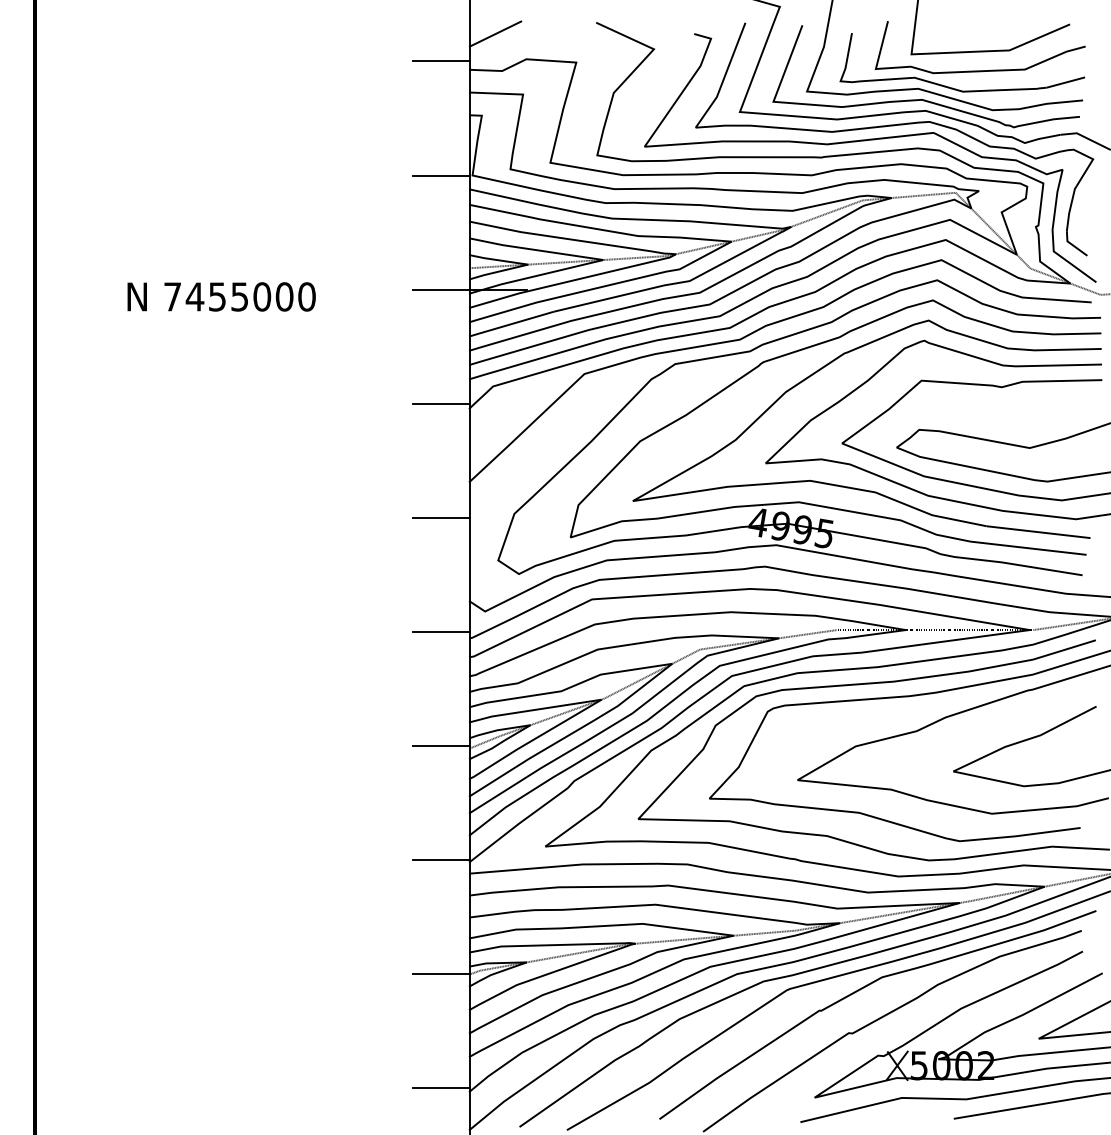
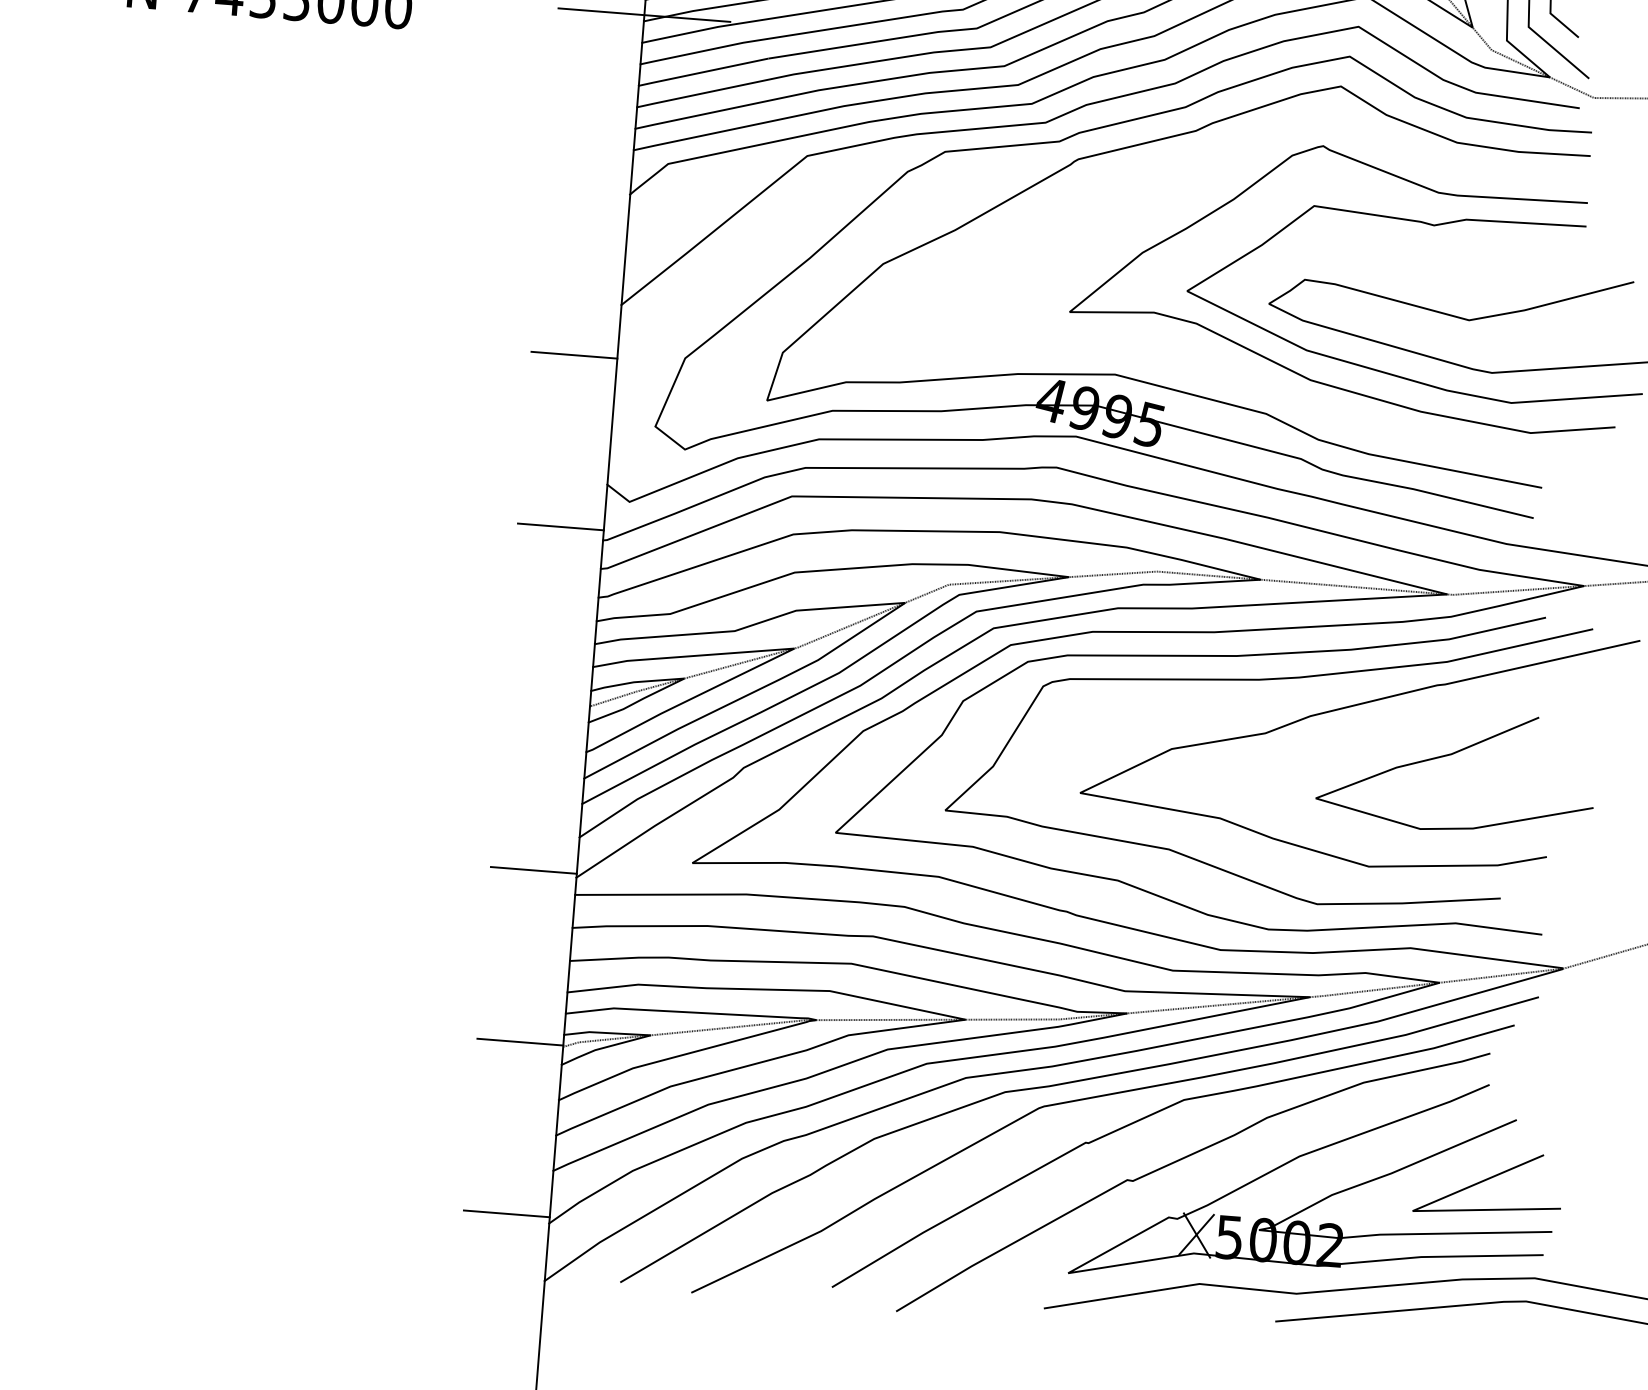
line: (440, 403) -> (586, 183), removed
part: (854, 487) -> (1200, 358), removed
line: (440, 745) -> (546, 698), removed

